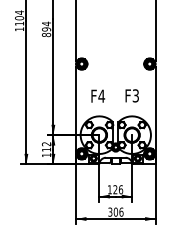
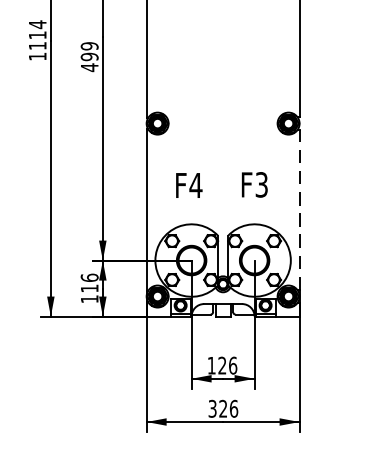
text: (19, 18) -> (37, 35), 1104 -> 1114
text: (46, 29) -> (89, 56), 894 -> 499
line: (155, 108) -> (299, 209), solid -> dashed
text: (45, 144) -> (87, 278), 112 -> 116
text: (115, 211) -> (222, 407), 306 -> 326

